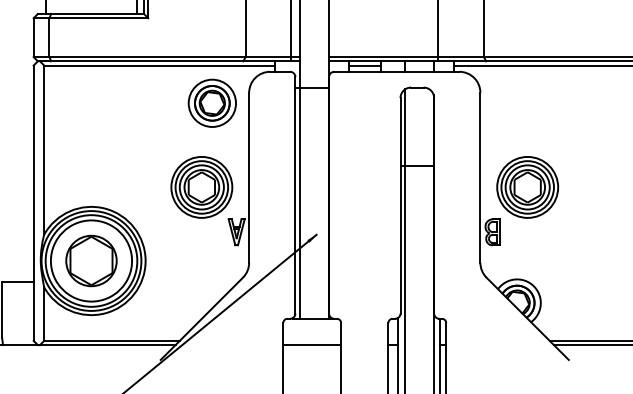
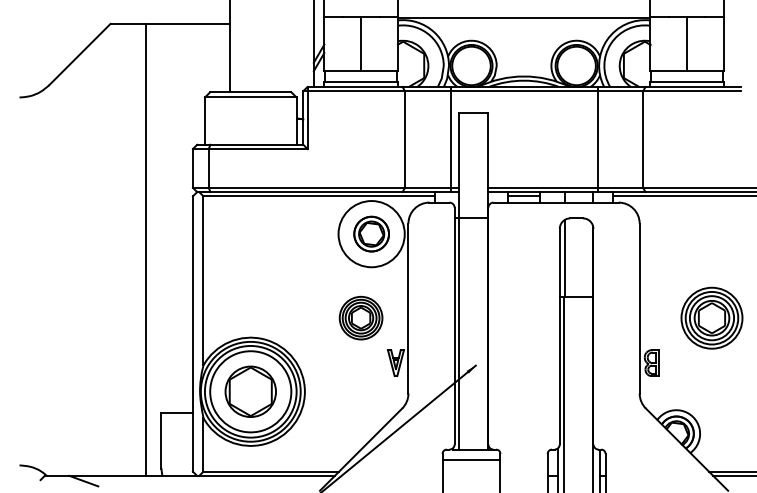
circle: (212, 102) -> (371, 233), size x1.4
part: (201, 186) -> (360, 317), size x0.7
part: (527, 186) -> (711, 317), moved
line: (312, 344) -> (471, 459), moved

